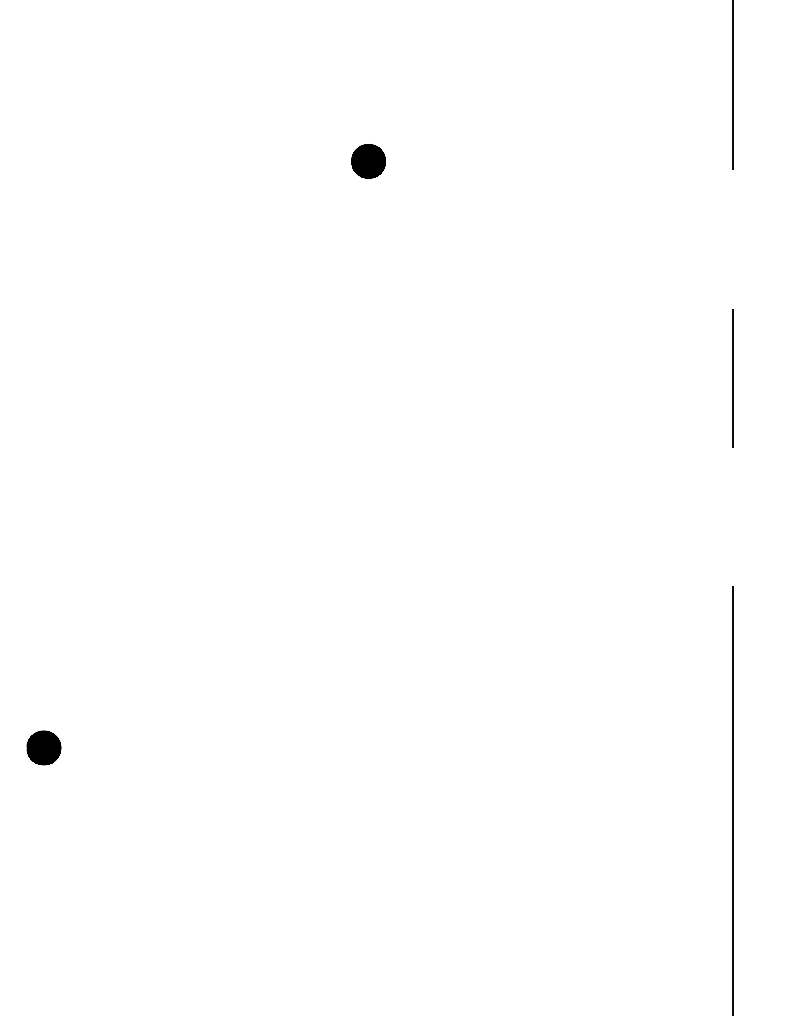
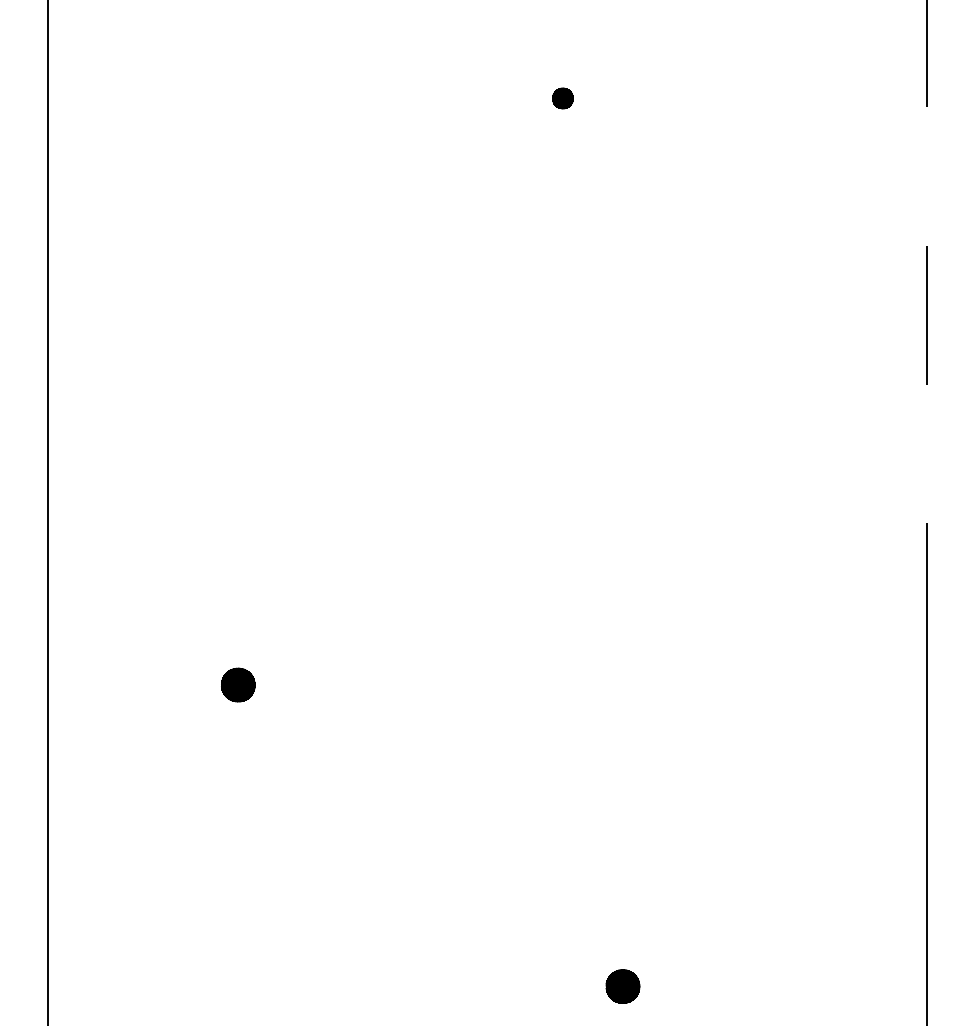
part: (368, 161) -> (562, 98), size x0.6

